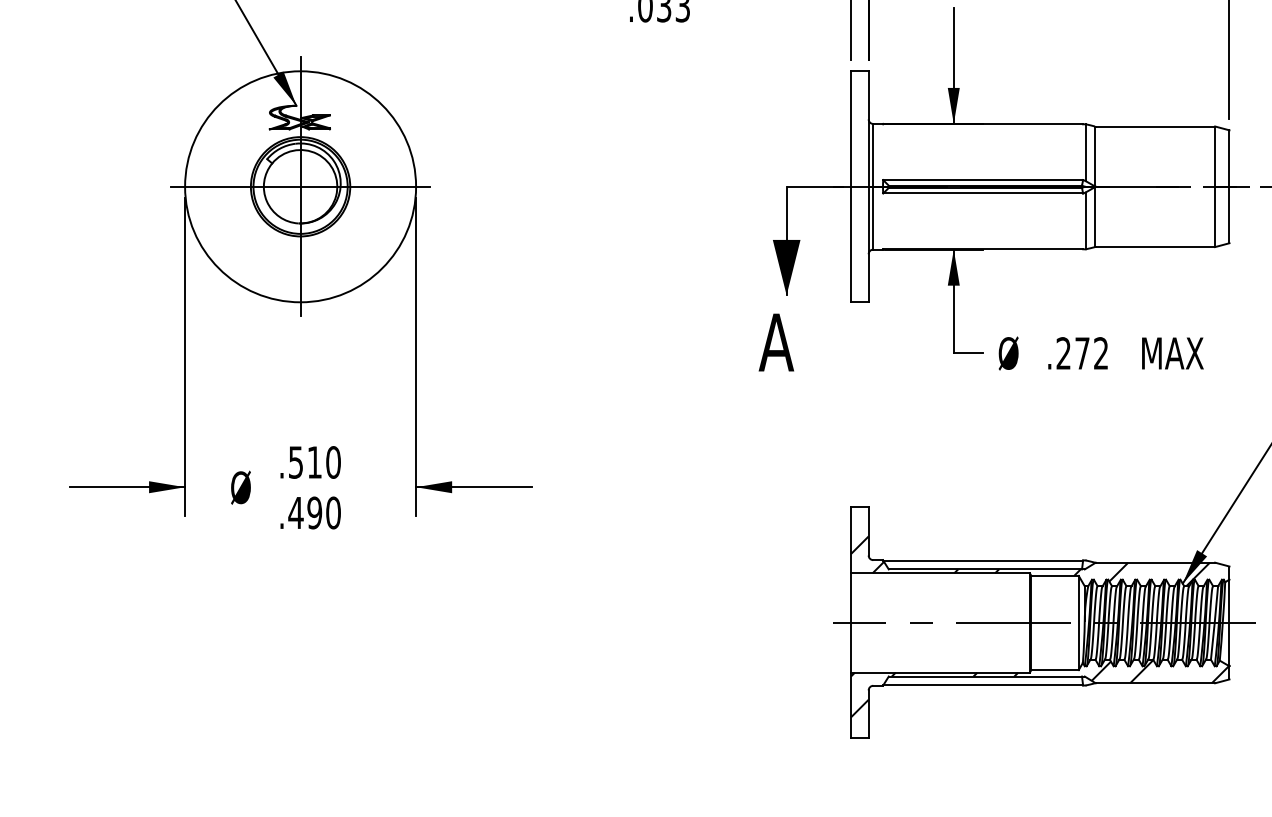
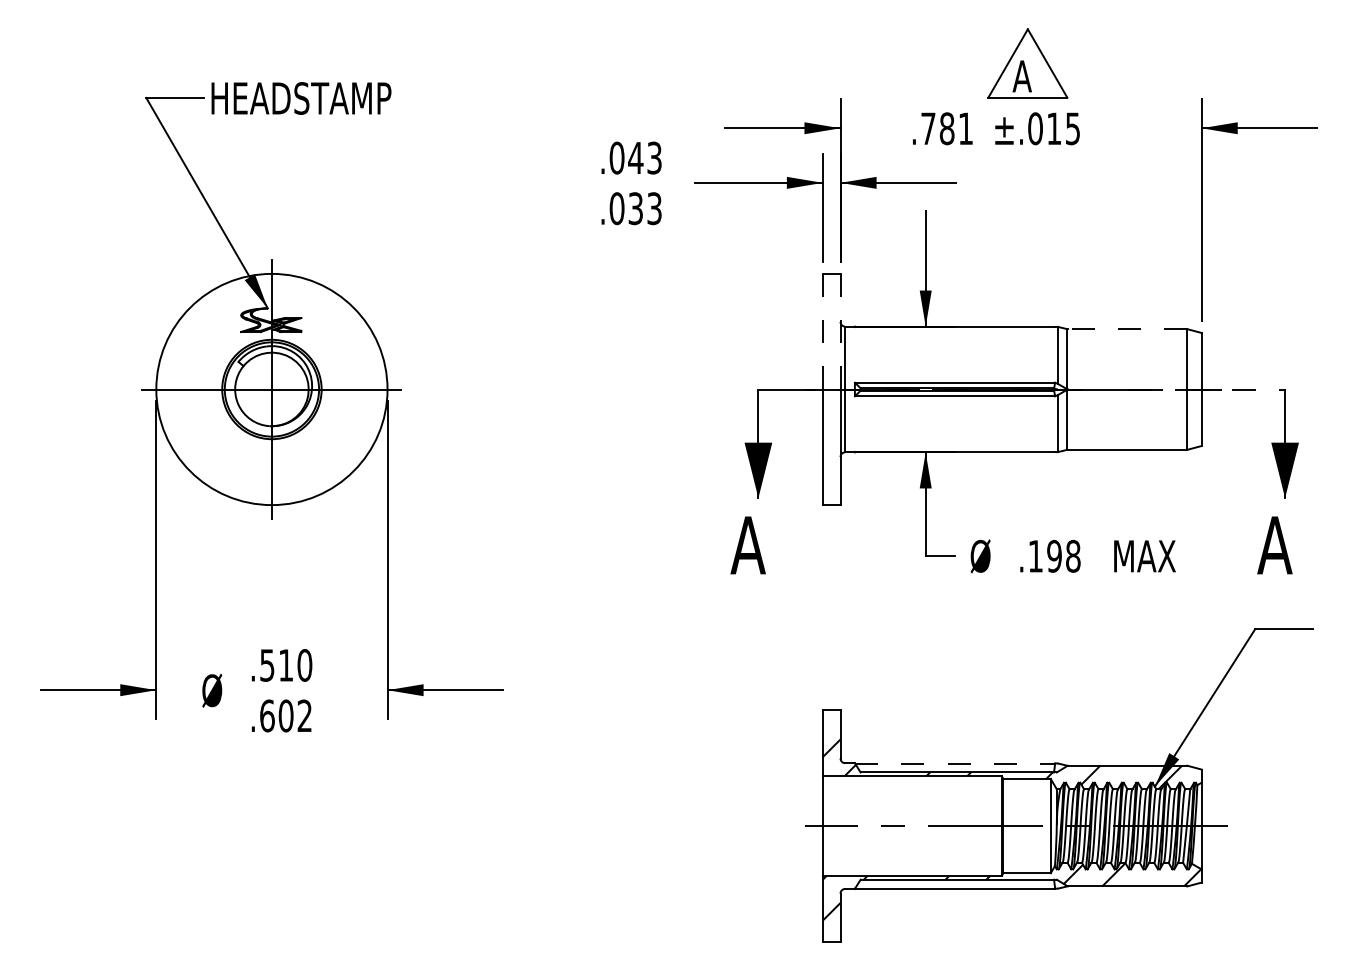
line: (1155, 126) -> (1127, 329), solid -> dashed
line: (850, 128) -> (822, 331), solid -> dashed
line: (868, 128) -> (840, 331), solid -> dashed
text: (1082, 352) -> (1054, 555), .272 -> .198
text: (314, 512) -> (285, 715), .490 -> .602
line: (983, 560) -> (955, 763), solid -> dashed

